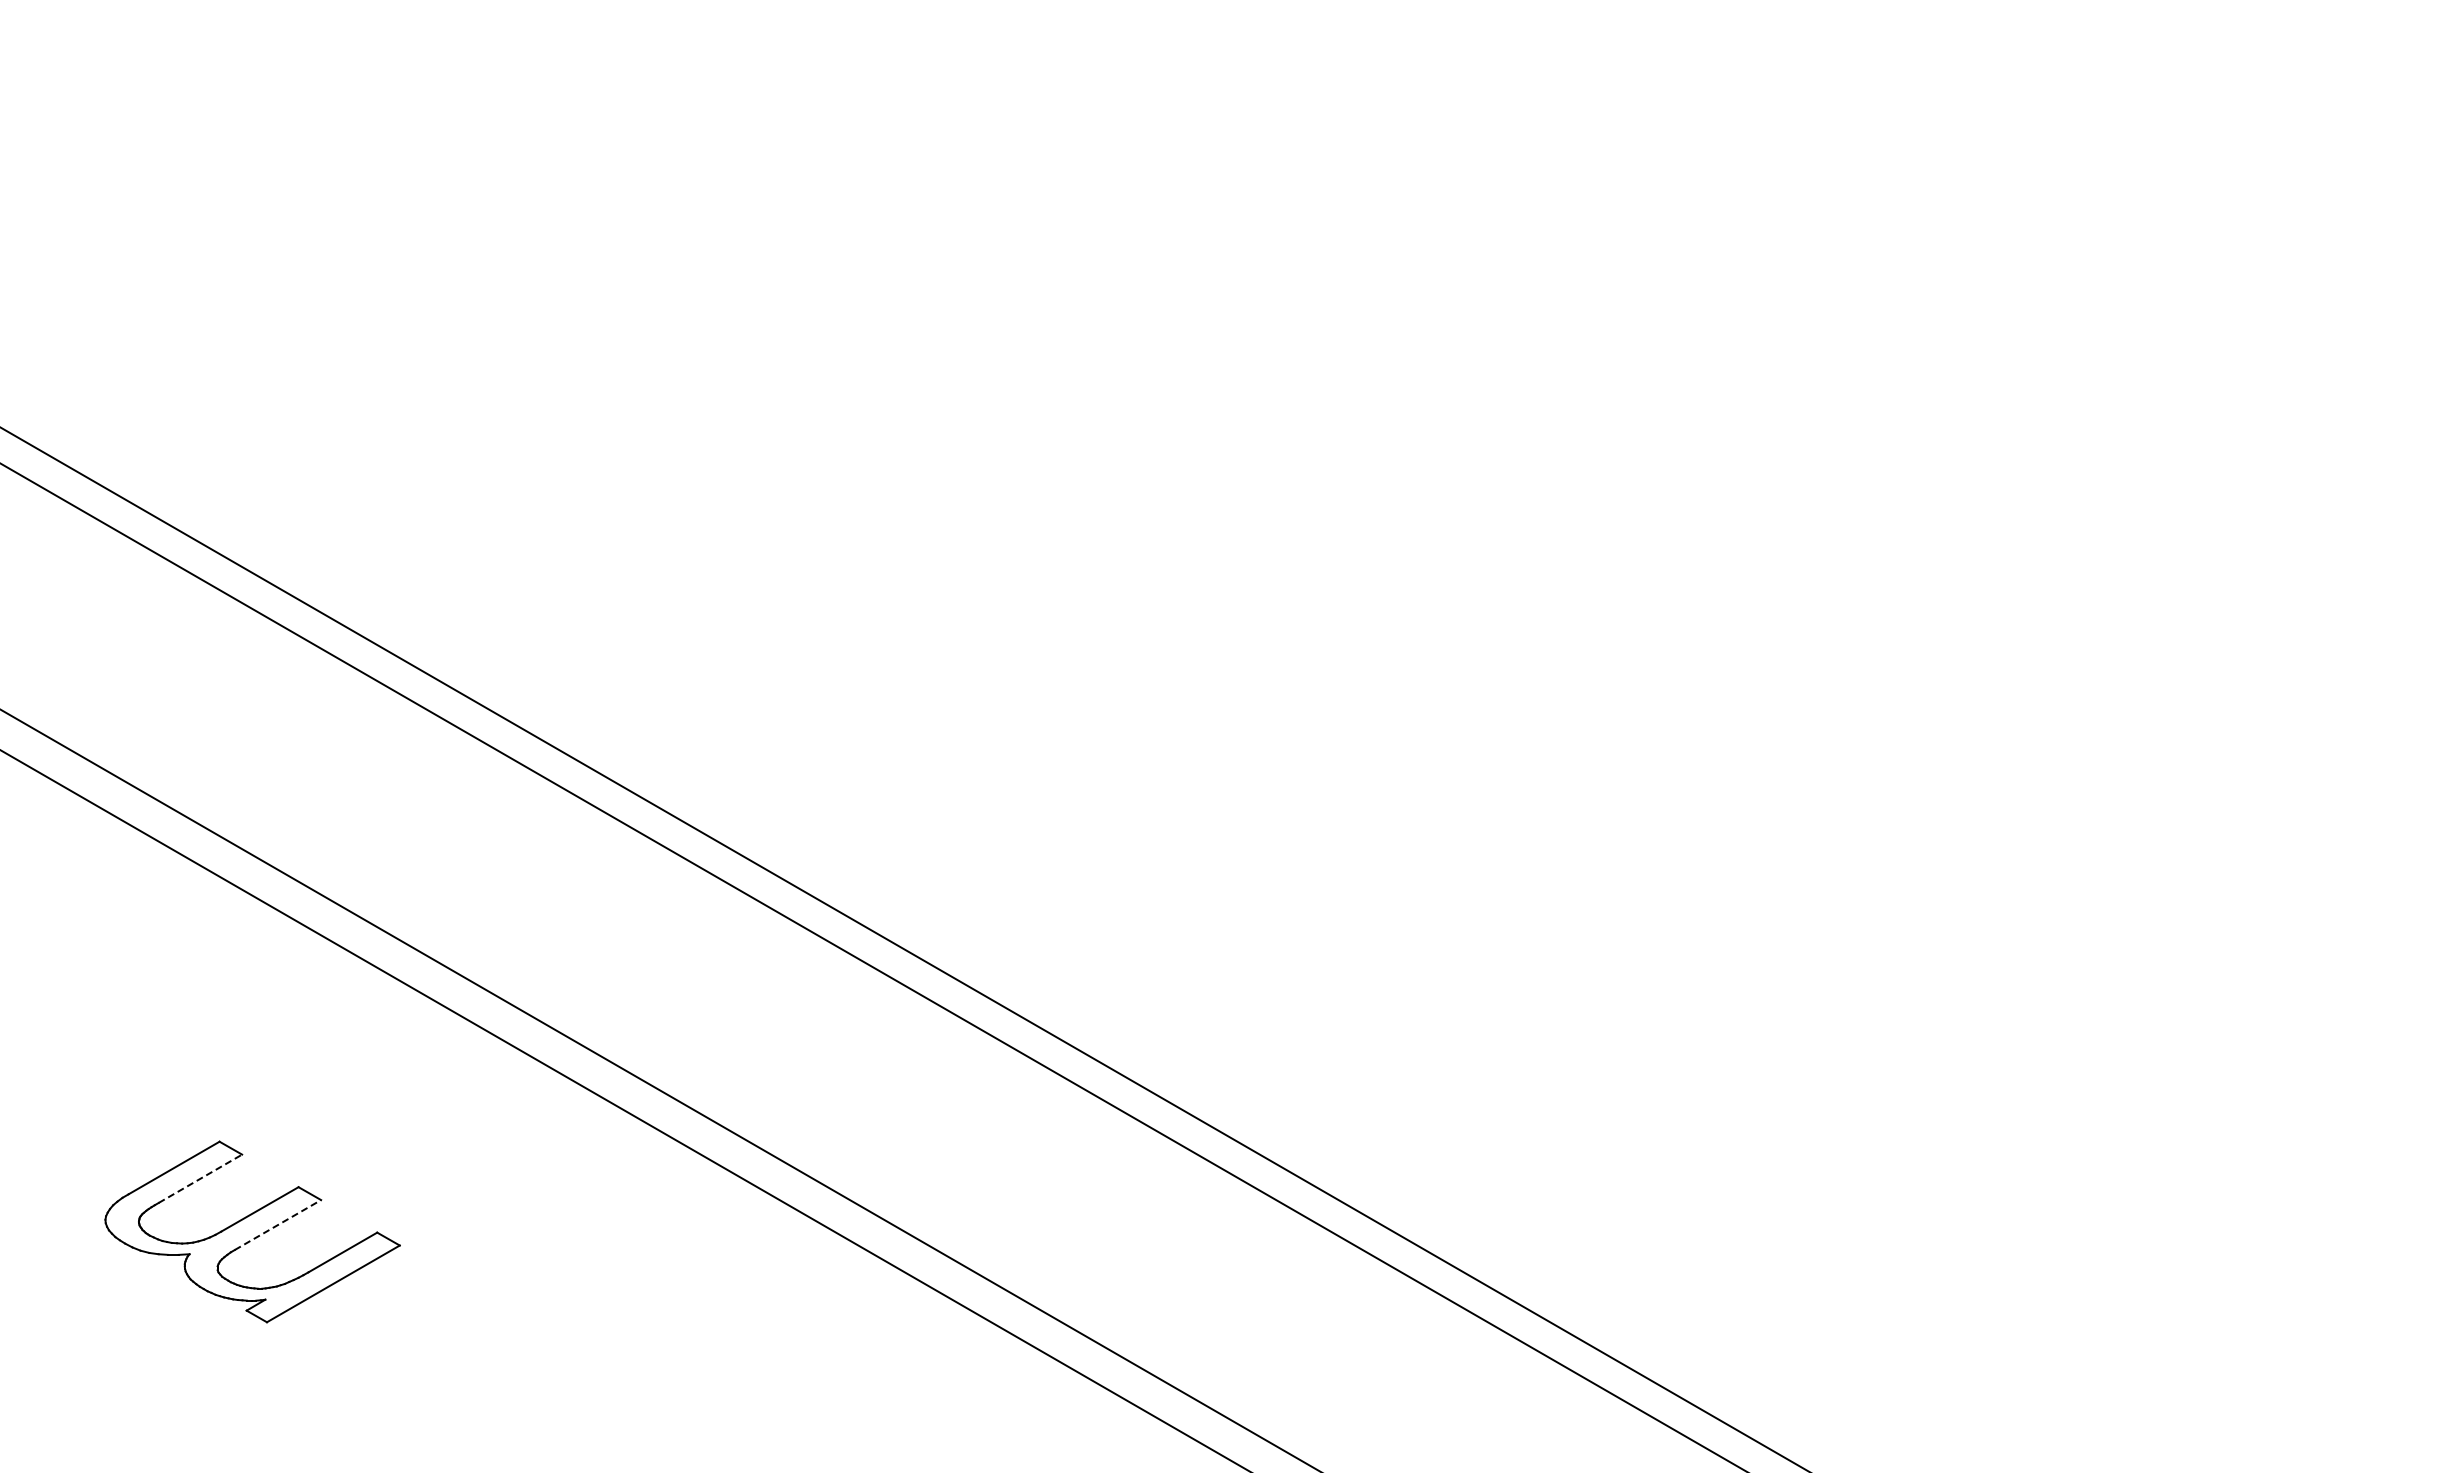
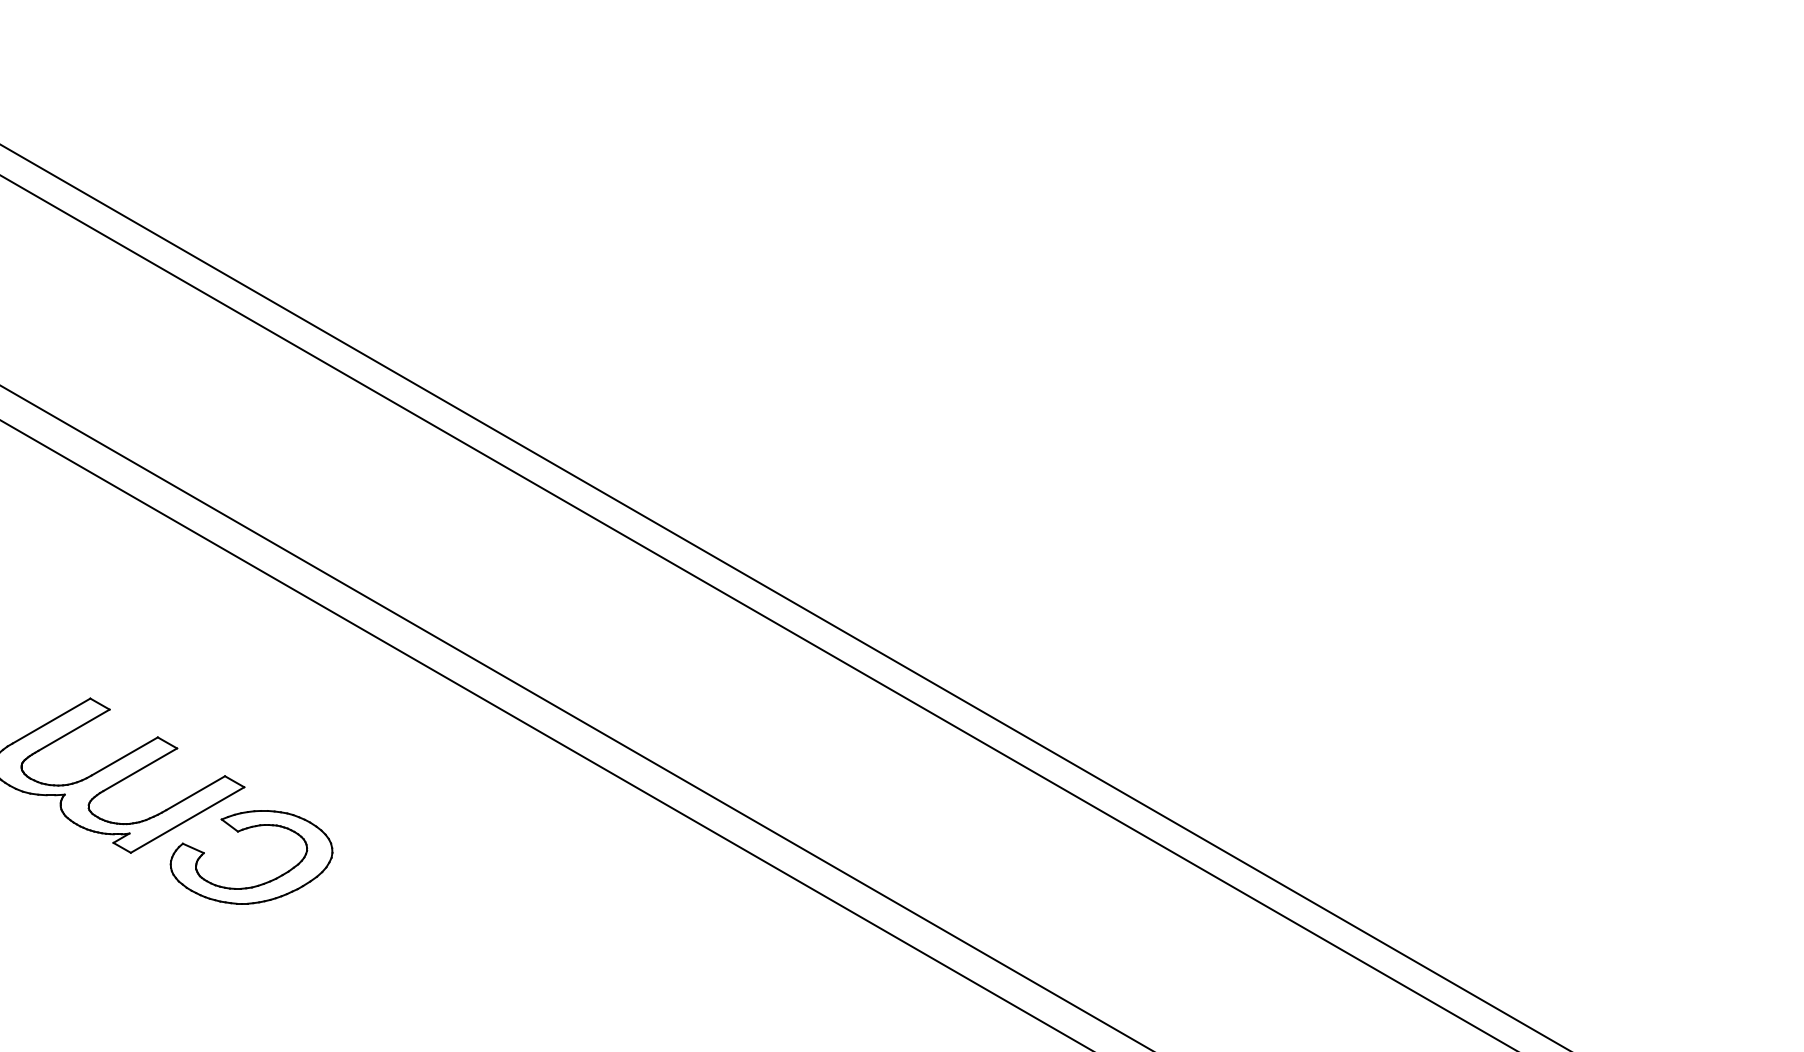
line: (200, 1178) -> (74, 730), dashed -> solid
line: (277, 1225) -> (139, 770), dashed -> solid
part: (395, 1297) -> (240, 831), added

